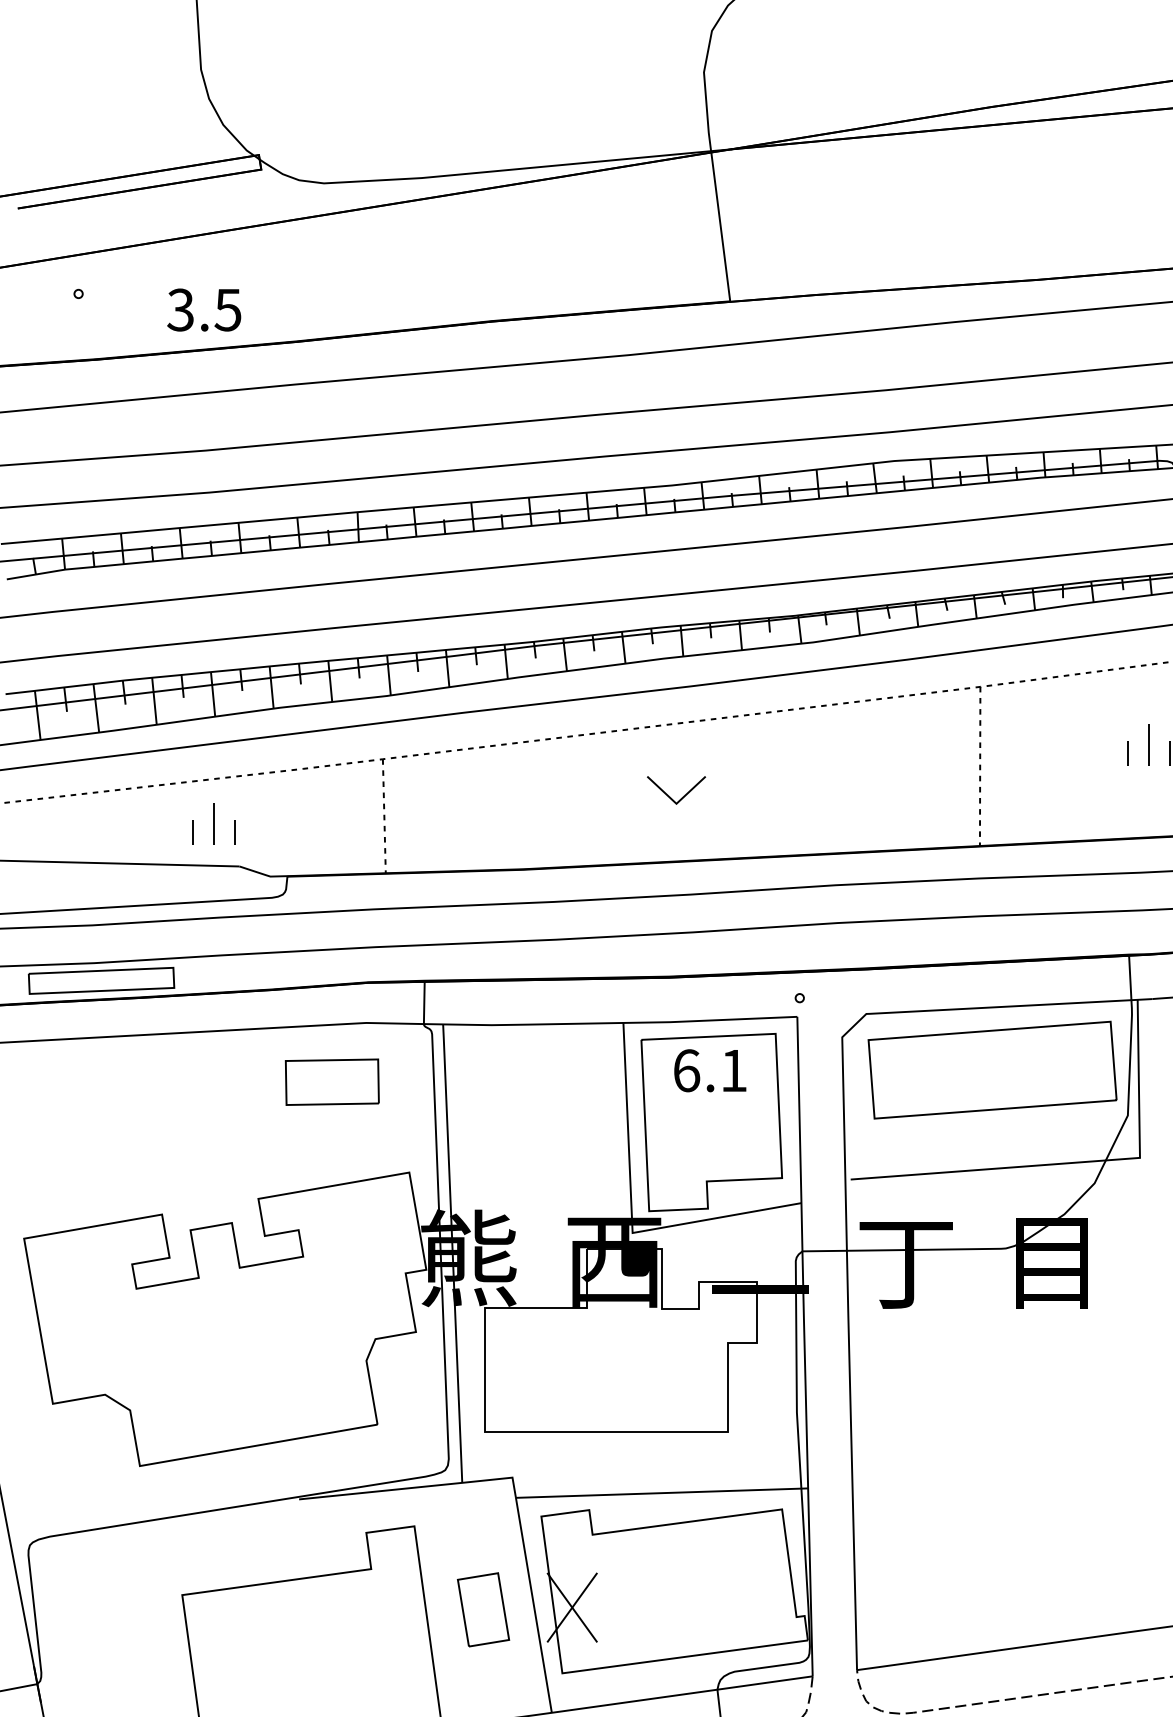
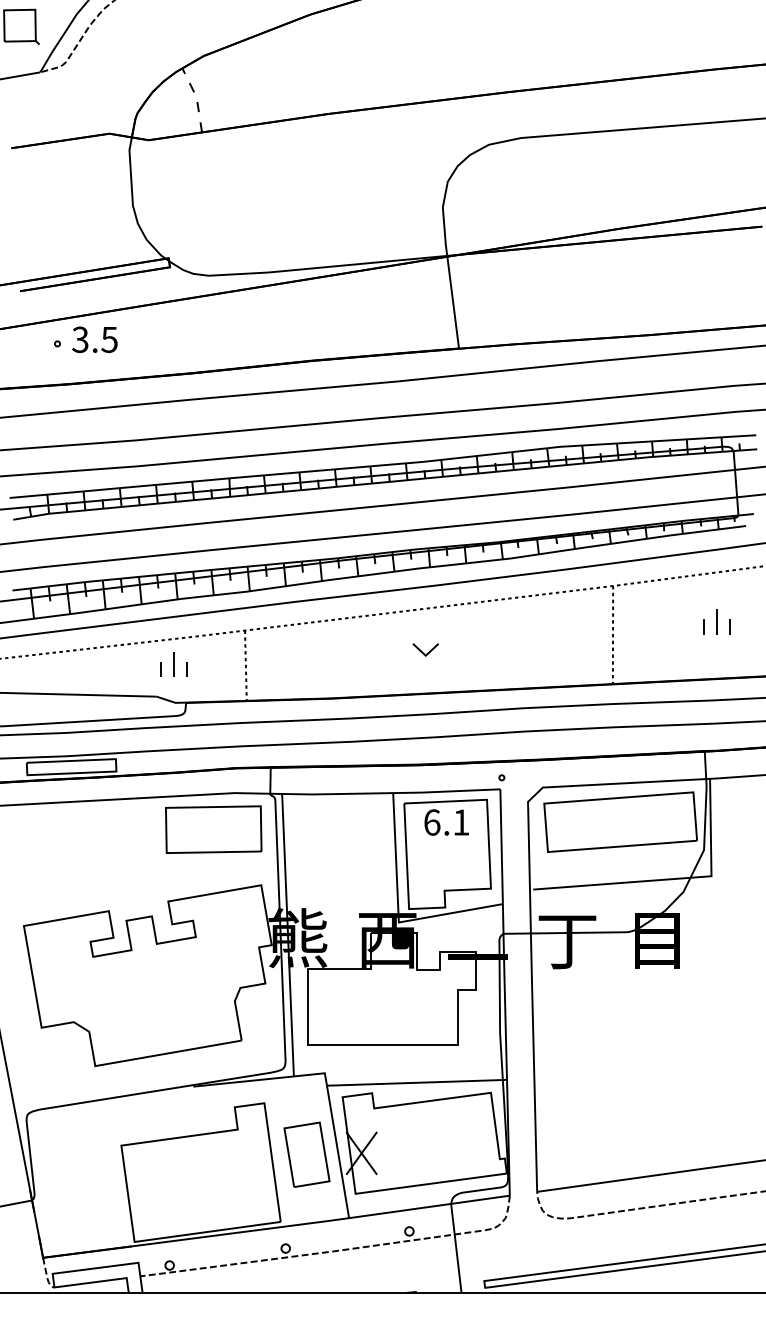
text: (203, 309) -> (94, 339), moved
part: (675, 789) -> (425, 649), size x0.71
part: (213, 824) -> (173, 664), moved
part: (331, 1082) -> (213, 829), size x1.67
part: (482, 1609) -> (306, 1154), size x1.43

